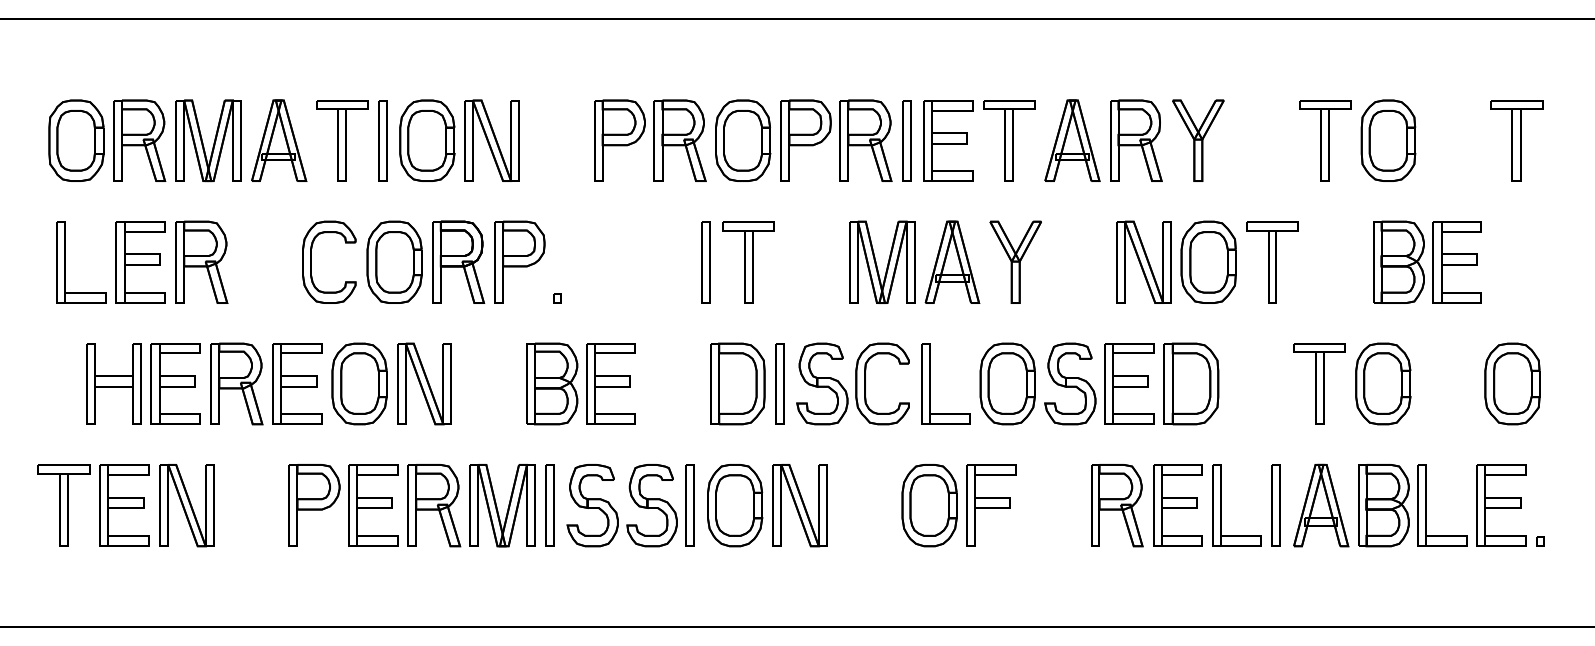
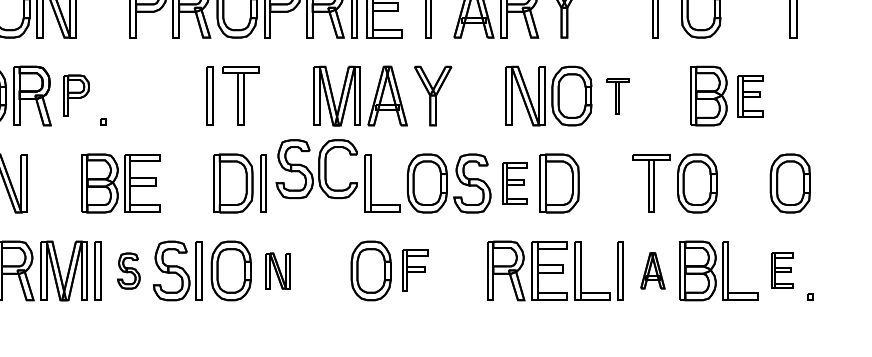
part: (519, 261) -> (76, 95), size x0.7
part: (1272, 262) -> (617, 96), size x0.6
part: (1456, 262) -> (750, 96), size x0.7
part: (852, 383) -> (316, 168), moved
part: (1129, 383) -> (514, 183), size x0.7
part: (592, 505) -> (128, 270), size x0.6
part: (799, 505) -> (277, 270), size x0.6
part: (991, 505) -> (415, 270), size x0.7
part: (1321, 505) -> (652, 270), size x0.6
part: (1501, 505) -> (782, 270), size x0.6

